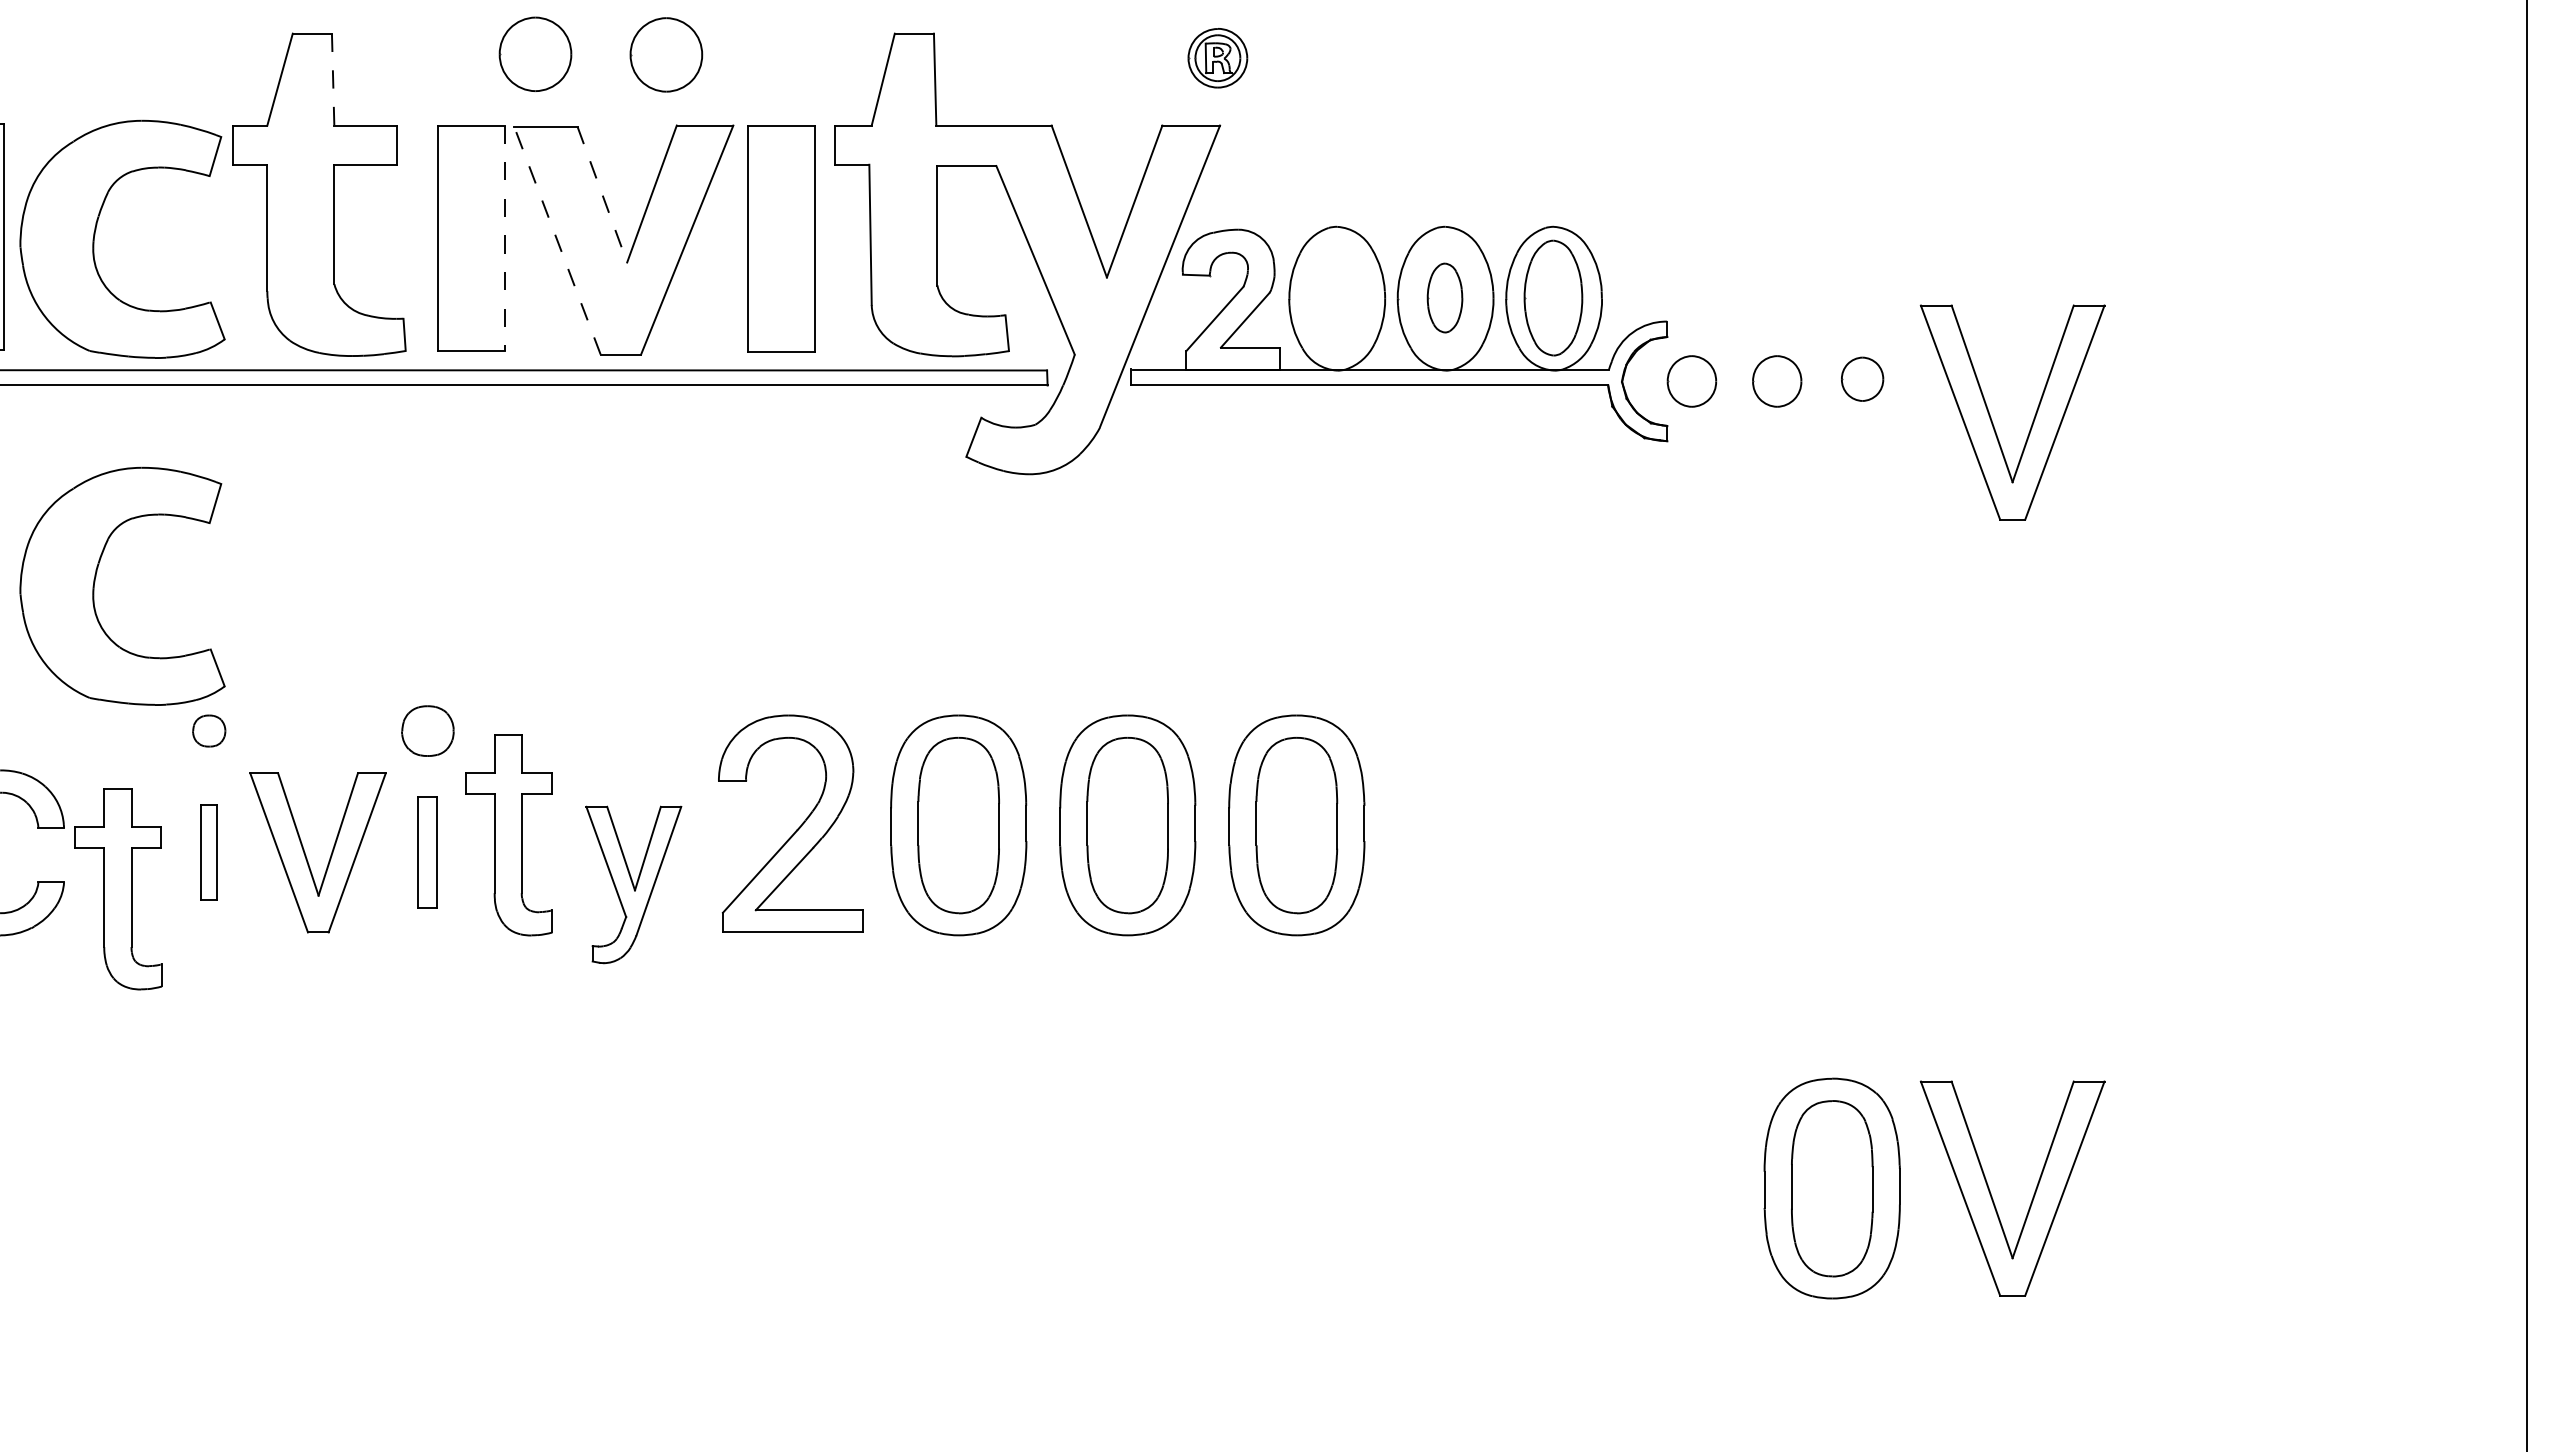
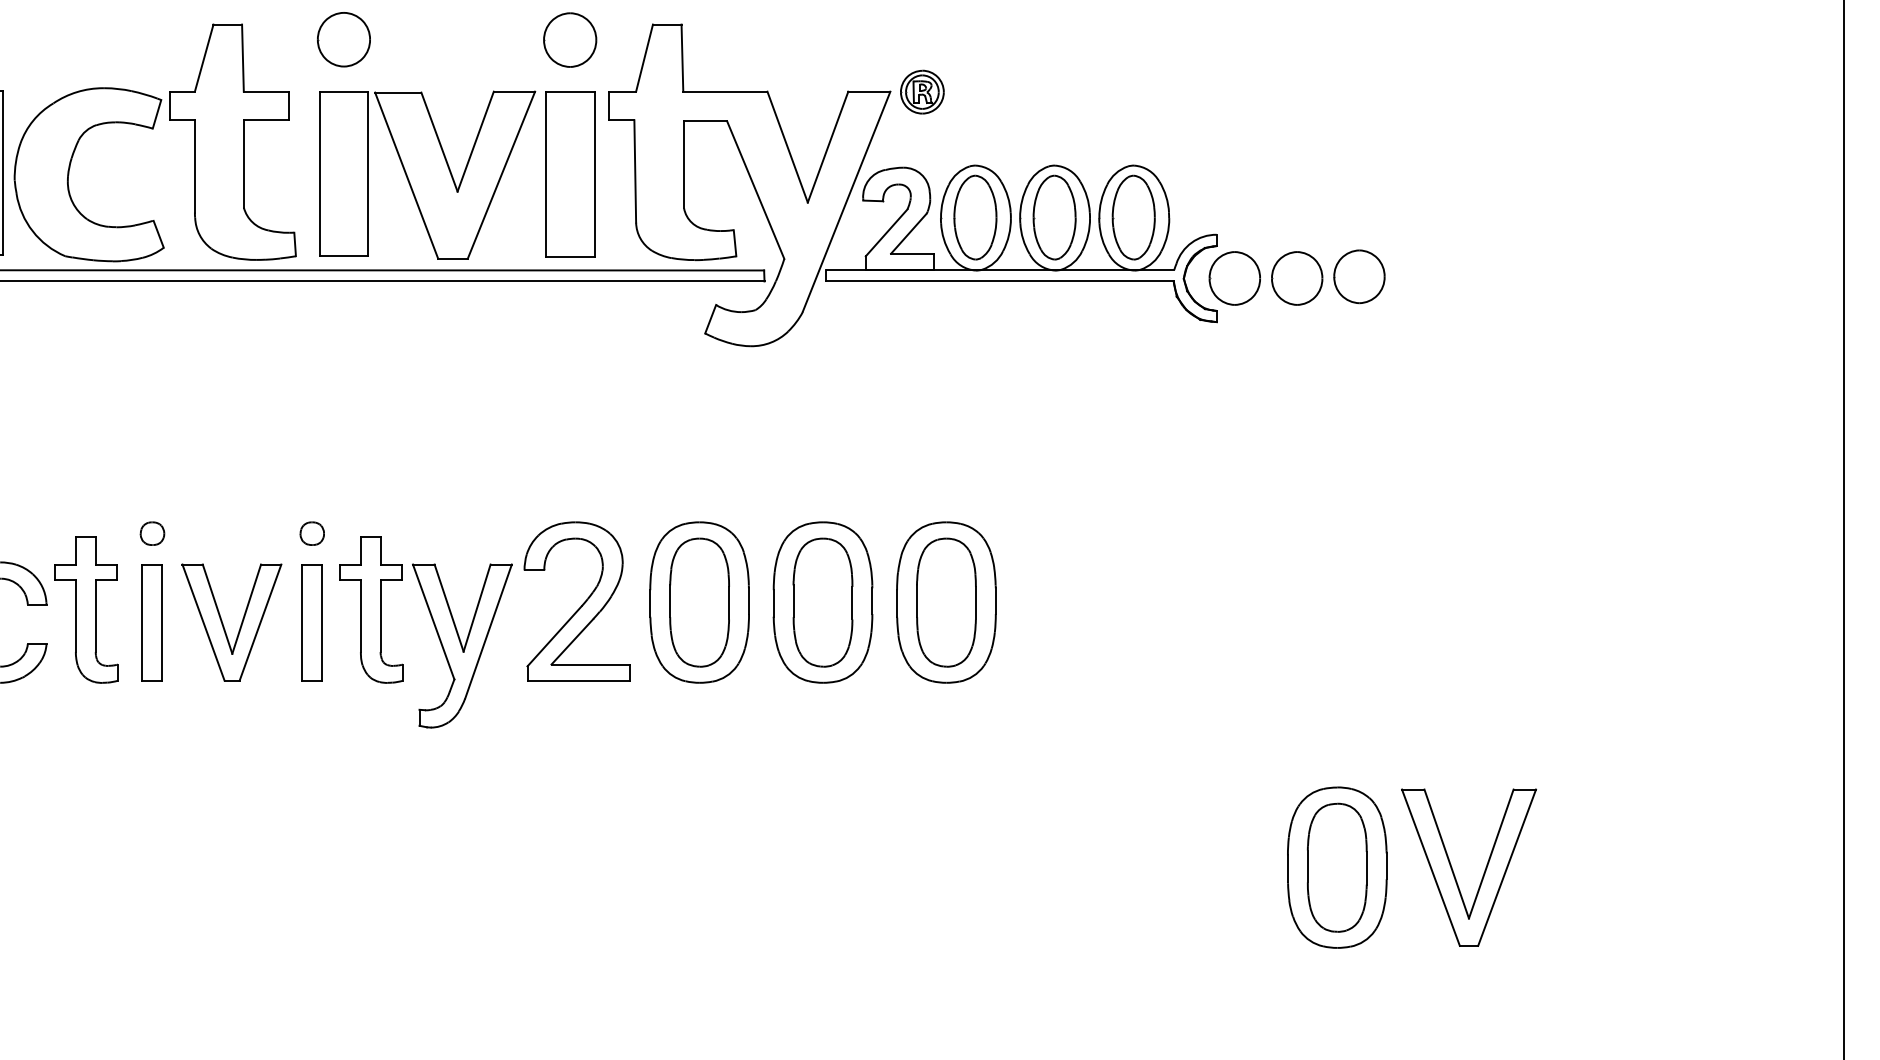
part: (535, 53) -> (343, 39), moved
part: (666, 54) -> (570, 39), moved
part: (1217, 58) -> (922, 92), moved
line: (333, 79) -> (243, 58), dashed -> solid
line: (602, 195) -> (439, 142), dashed -> solid
line: (504, 238) -> (368, 174), dashed -> solid
line: (557, 240) -> (406, 175), dashed -> solid
part: (1336, 297) -> (975, 217), added
part: (1444, 297) -> (1054, 217), size x1.67
part: (1862, 379) -> (1359, 277), size x1.67
part: (1691, 381) -> (1234, 278), size x1.43
part: (1776, 381) -> (1296, 278), size x1.43
part: (1992, 420) -> (1454, 306), removed
part: (95, 582) -> (69, 425), removed
part: (428, 730) -> (312, 533), size x0.62
part: (208, 852) -> (151, 622), size x1.67
part: (427, 852) -> (311, 622), size x1.43
part: (633, 884) -> (462, 645), size x1.43
part: (118, 889) -> (86, 609), moved

